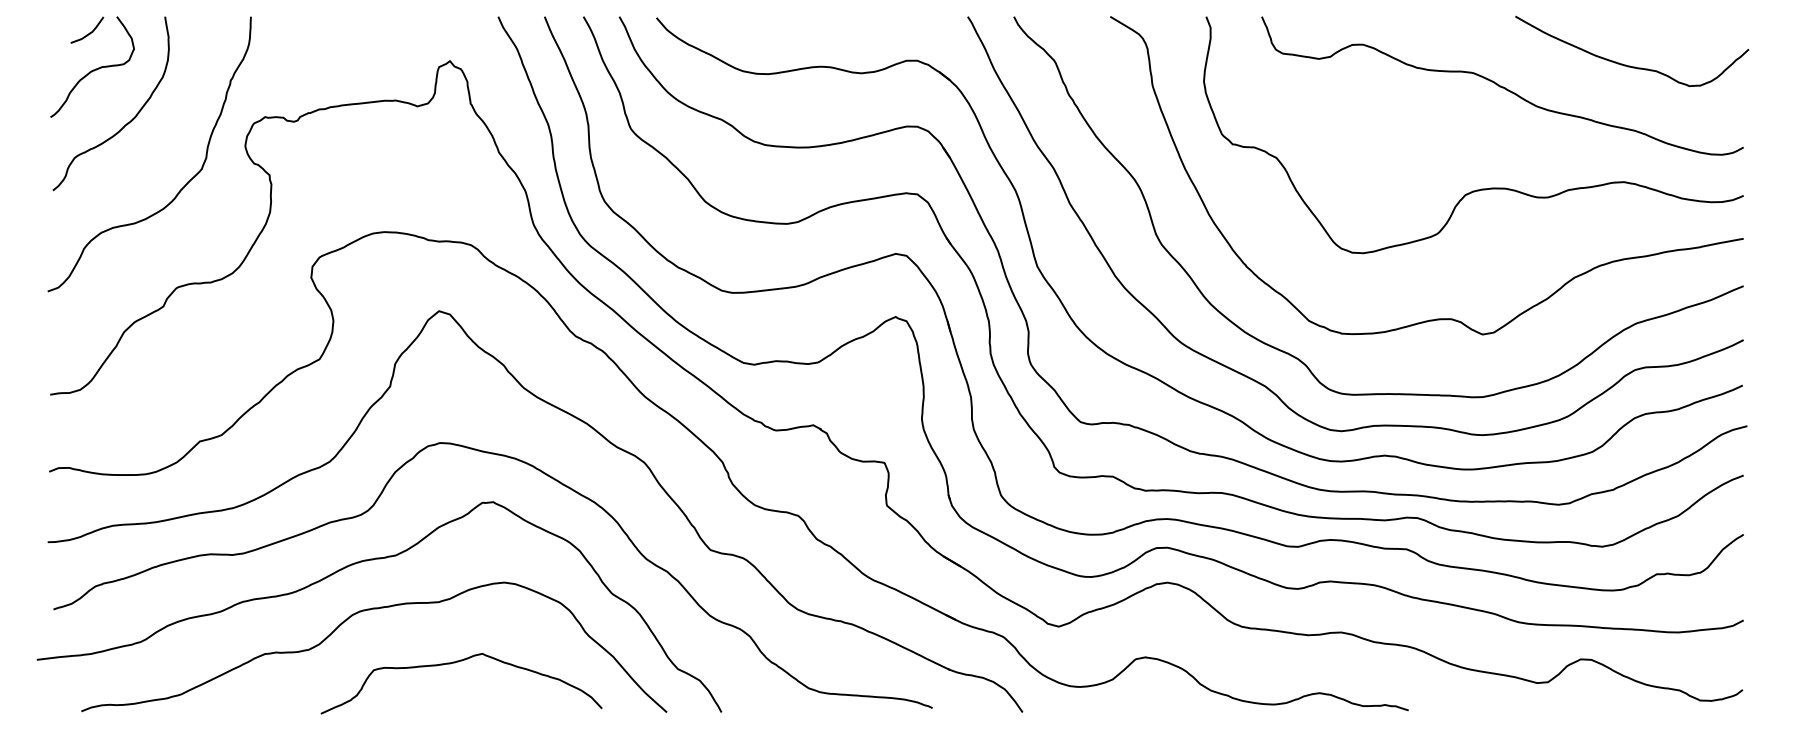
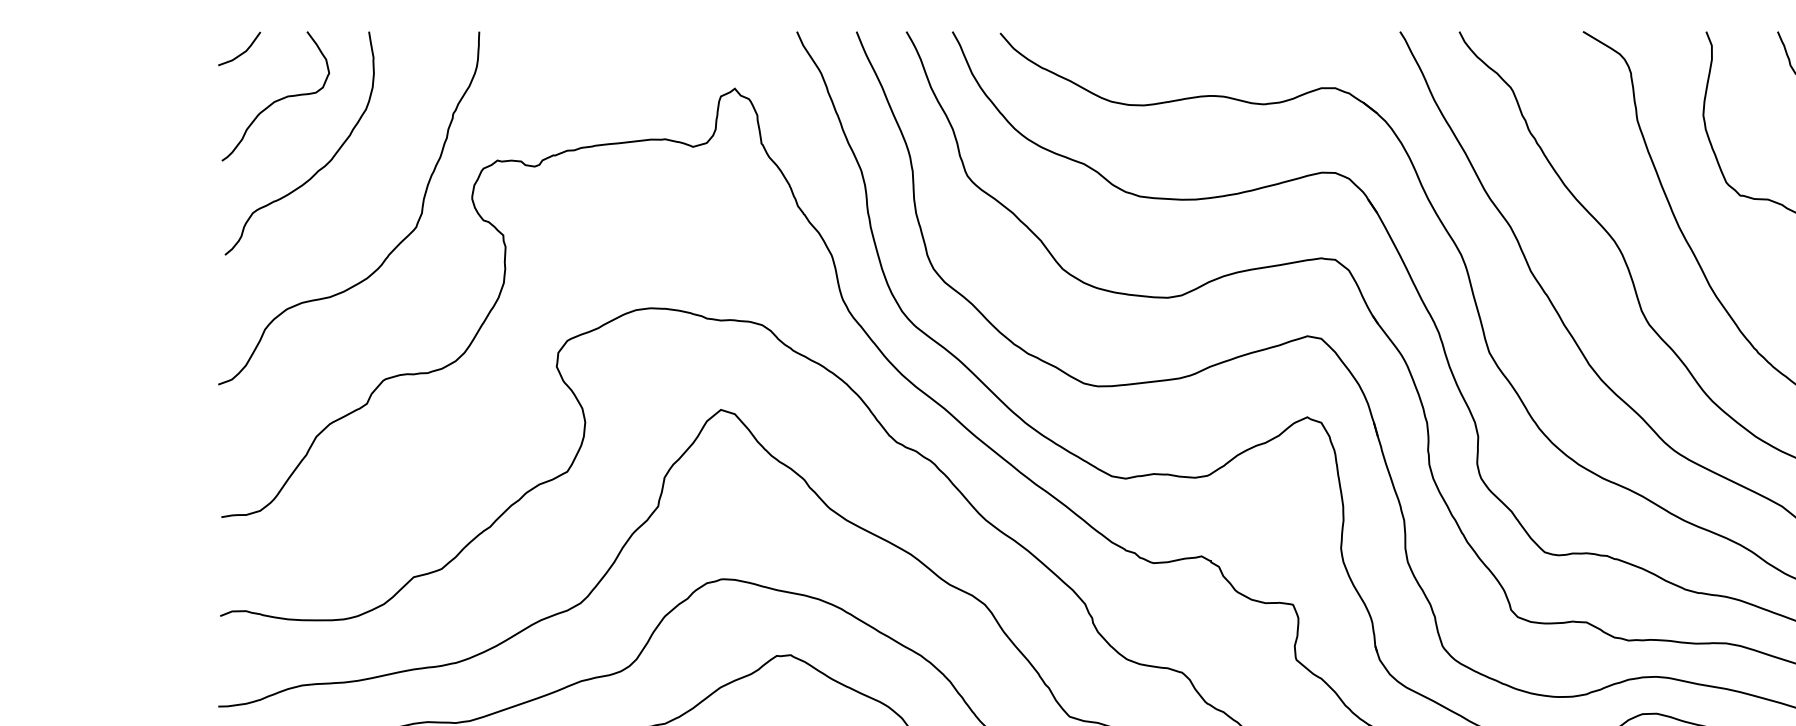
curve: (89, 32) -> (242, 51), moved

